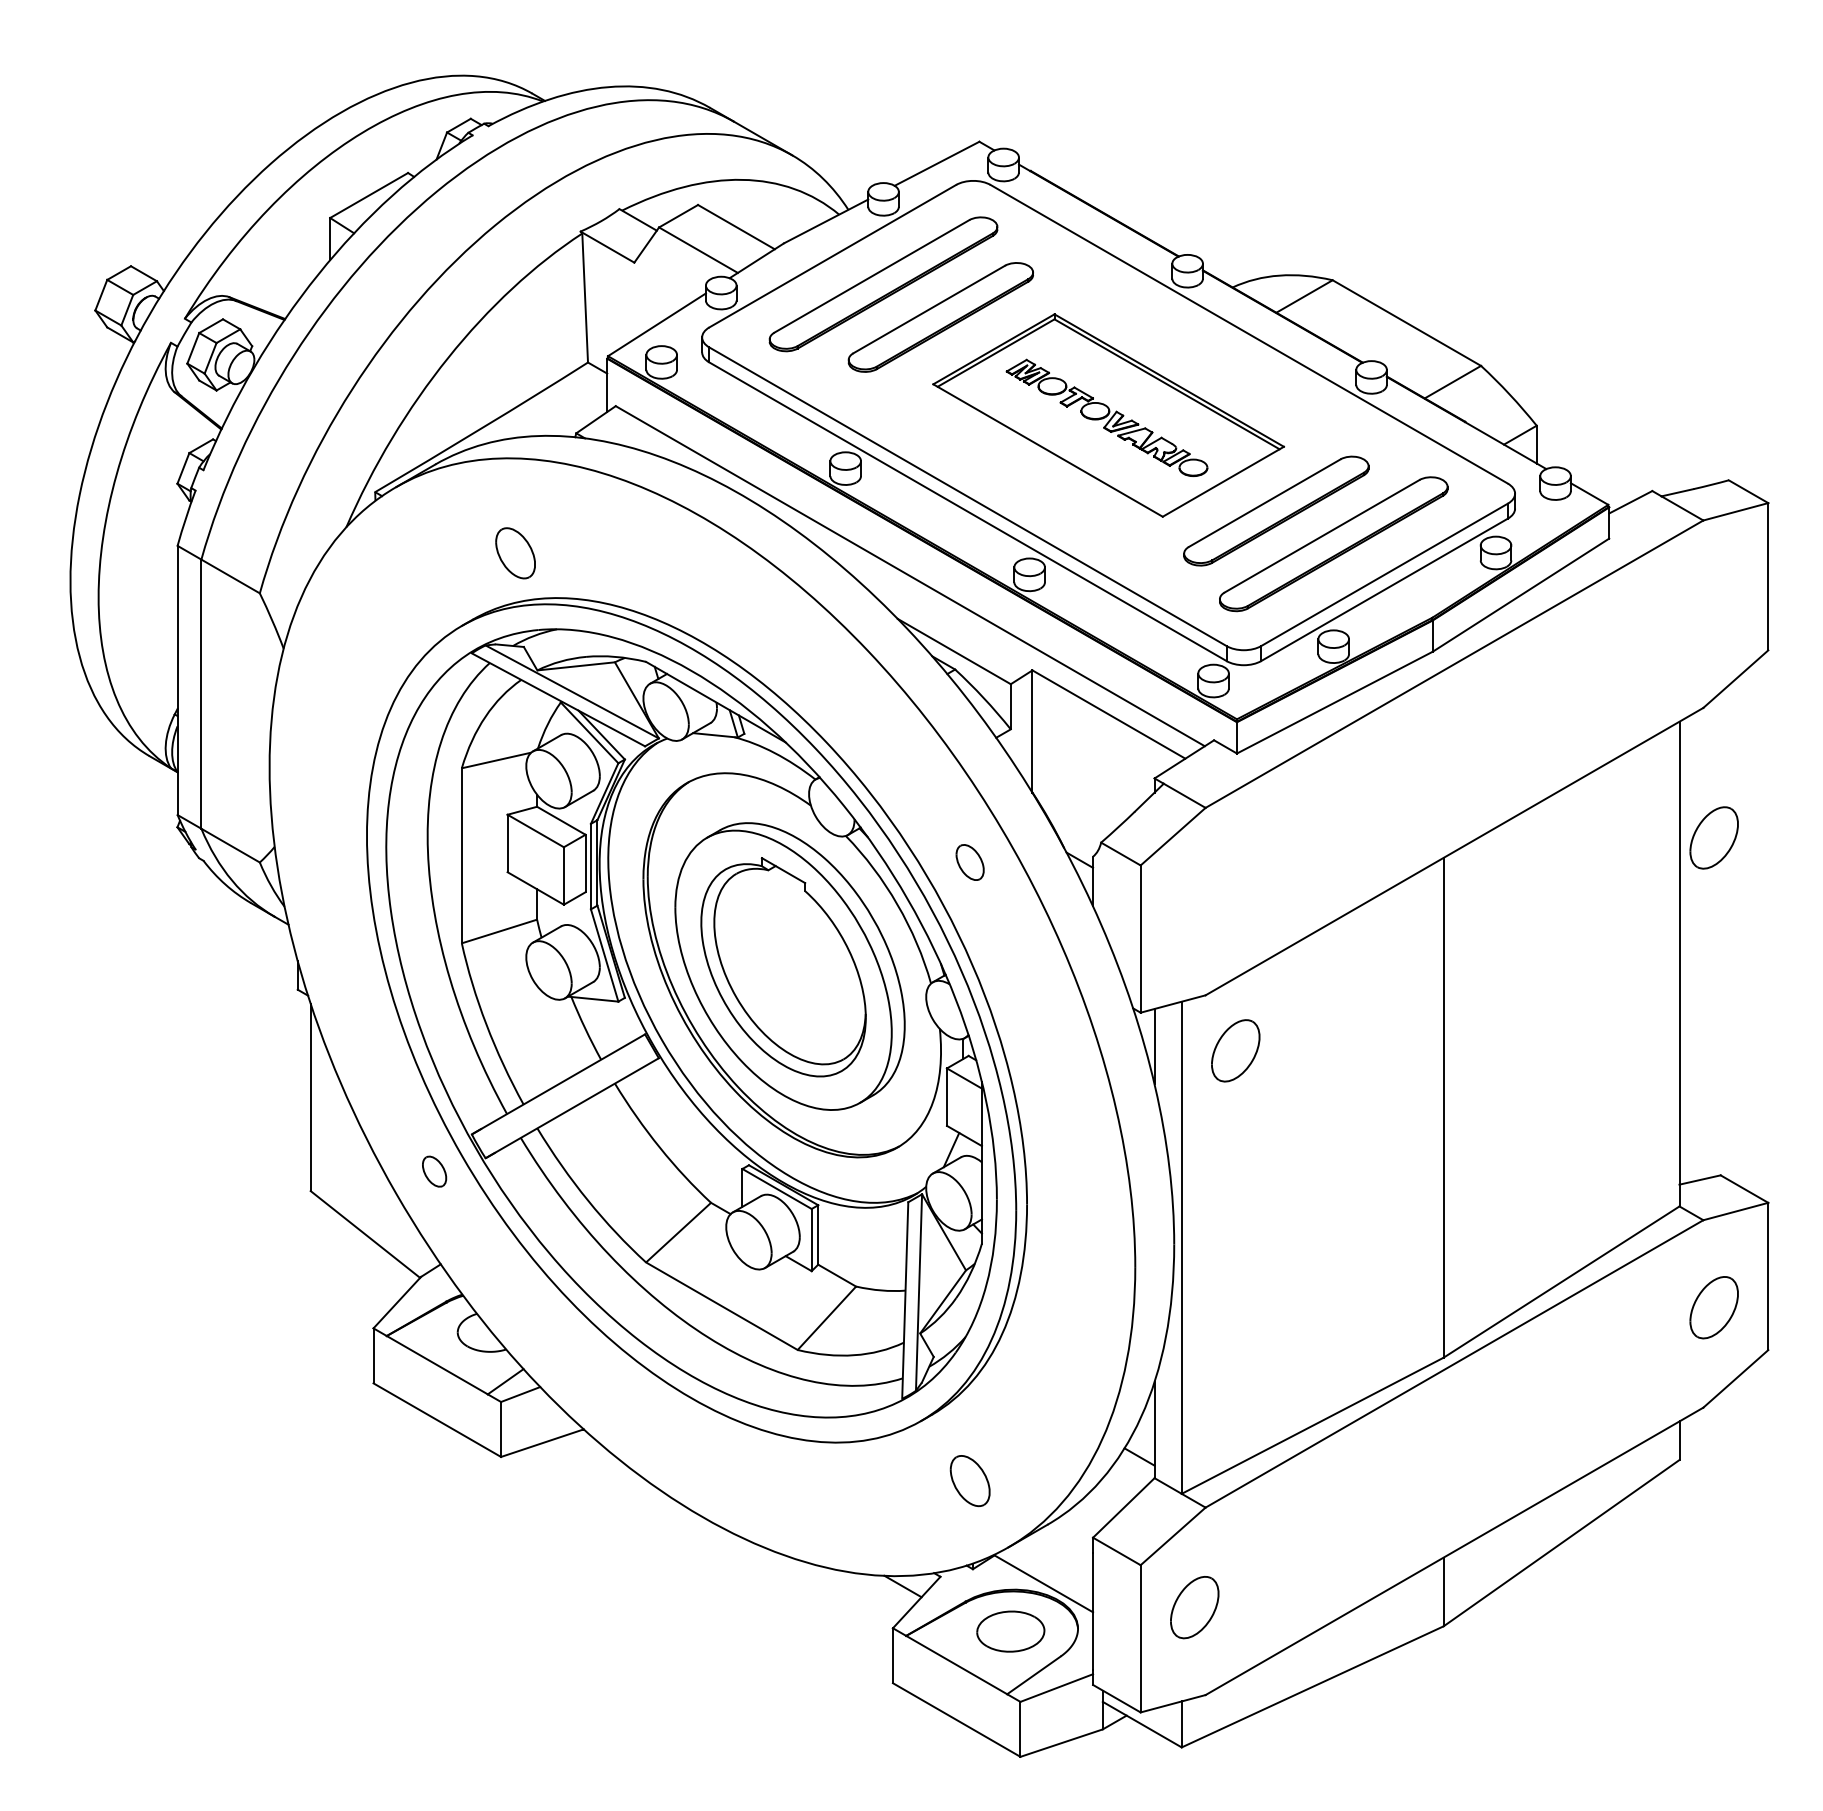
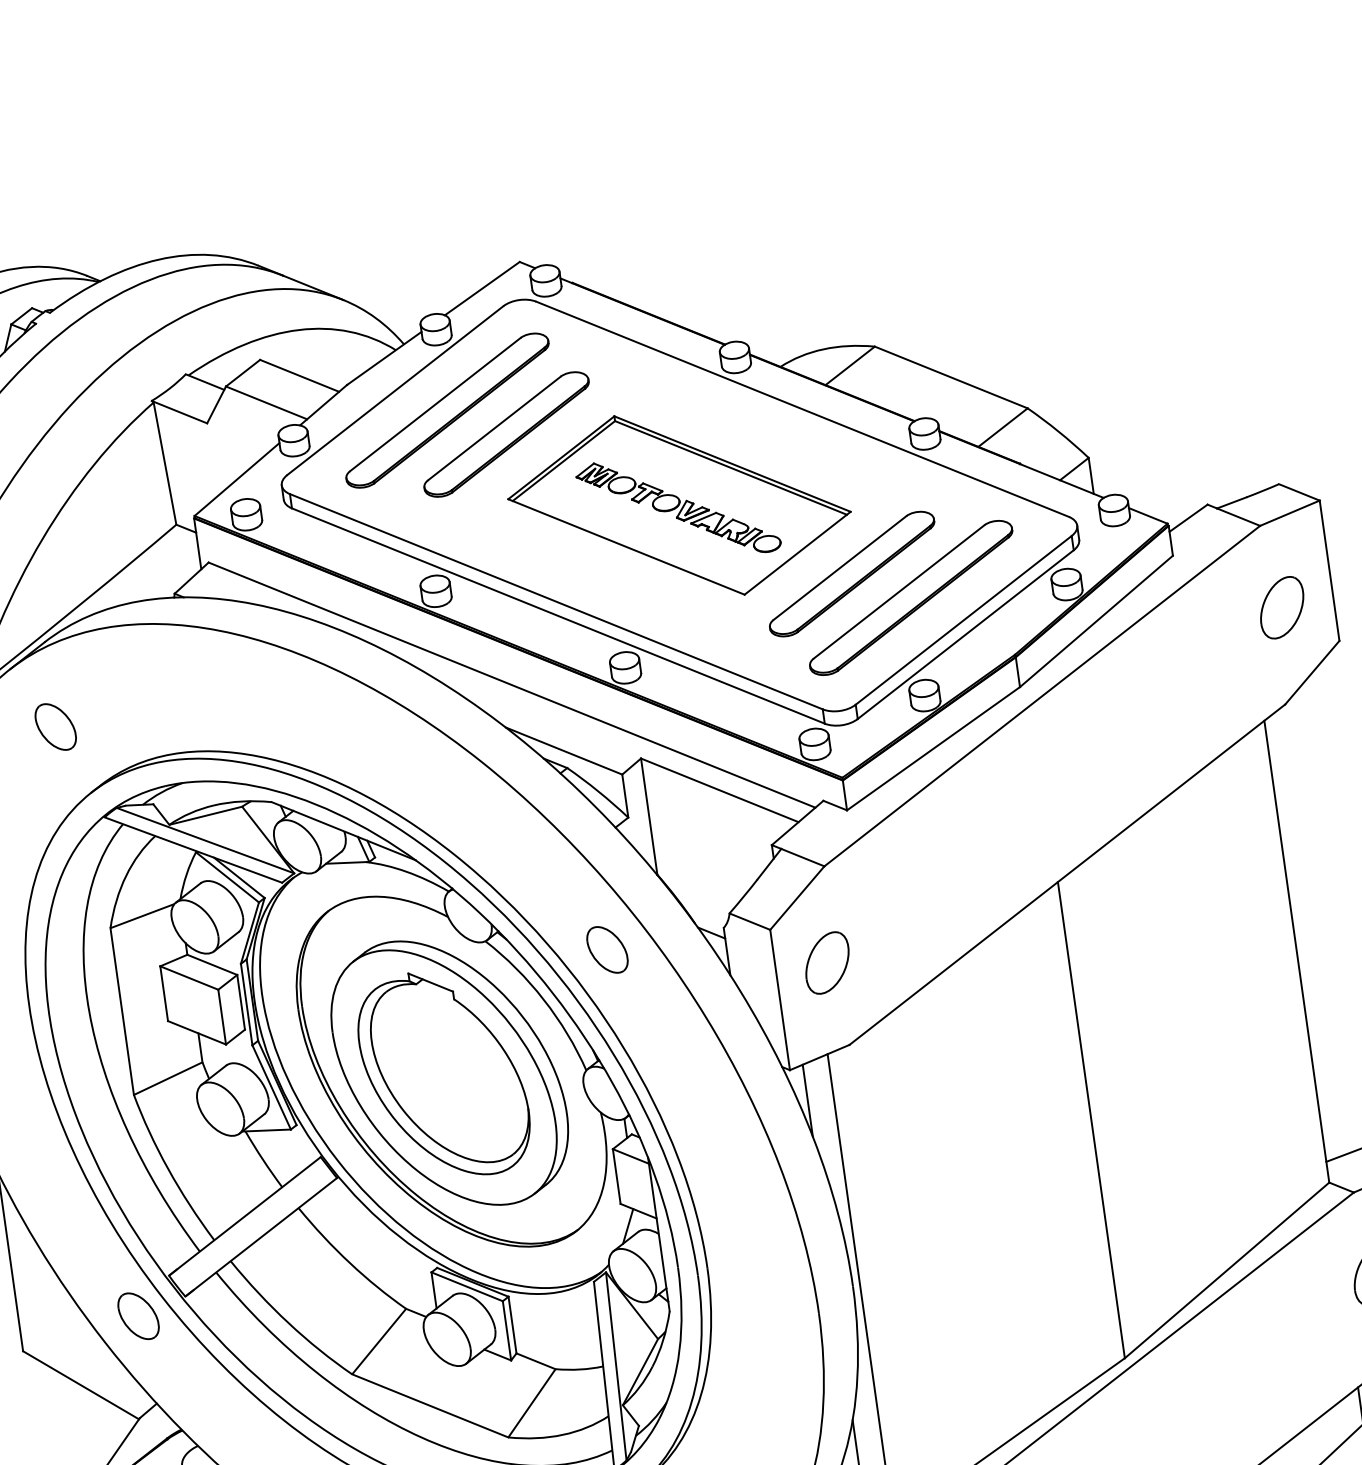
part: (515, 553) -> (55, 727), moved
part: (1713, 837) -> (1281, 607), moved
part: (969, 862) -> (606, 949), size x1.43
part: (1235, 1050) -> (827, 962), moved
part: (434, 1171) -> (138, 1316), size x1.67

